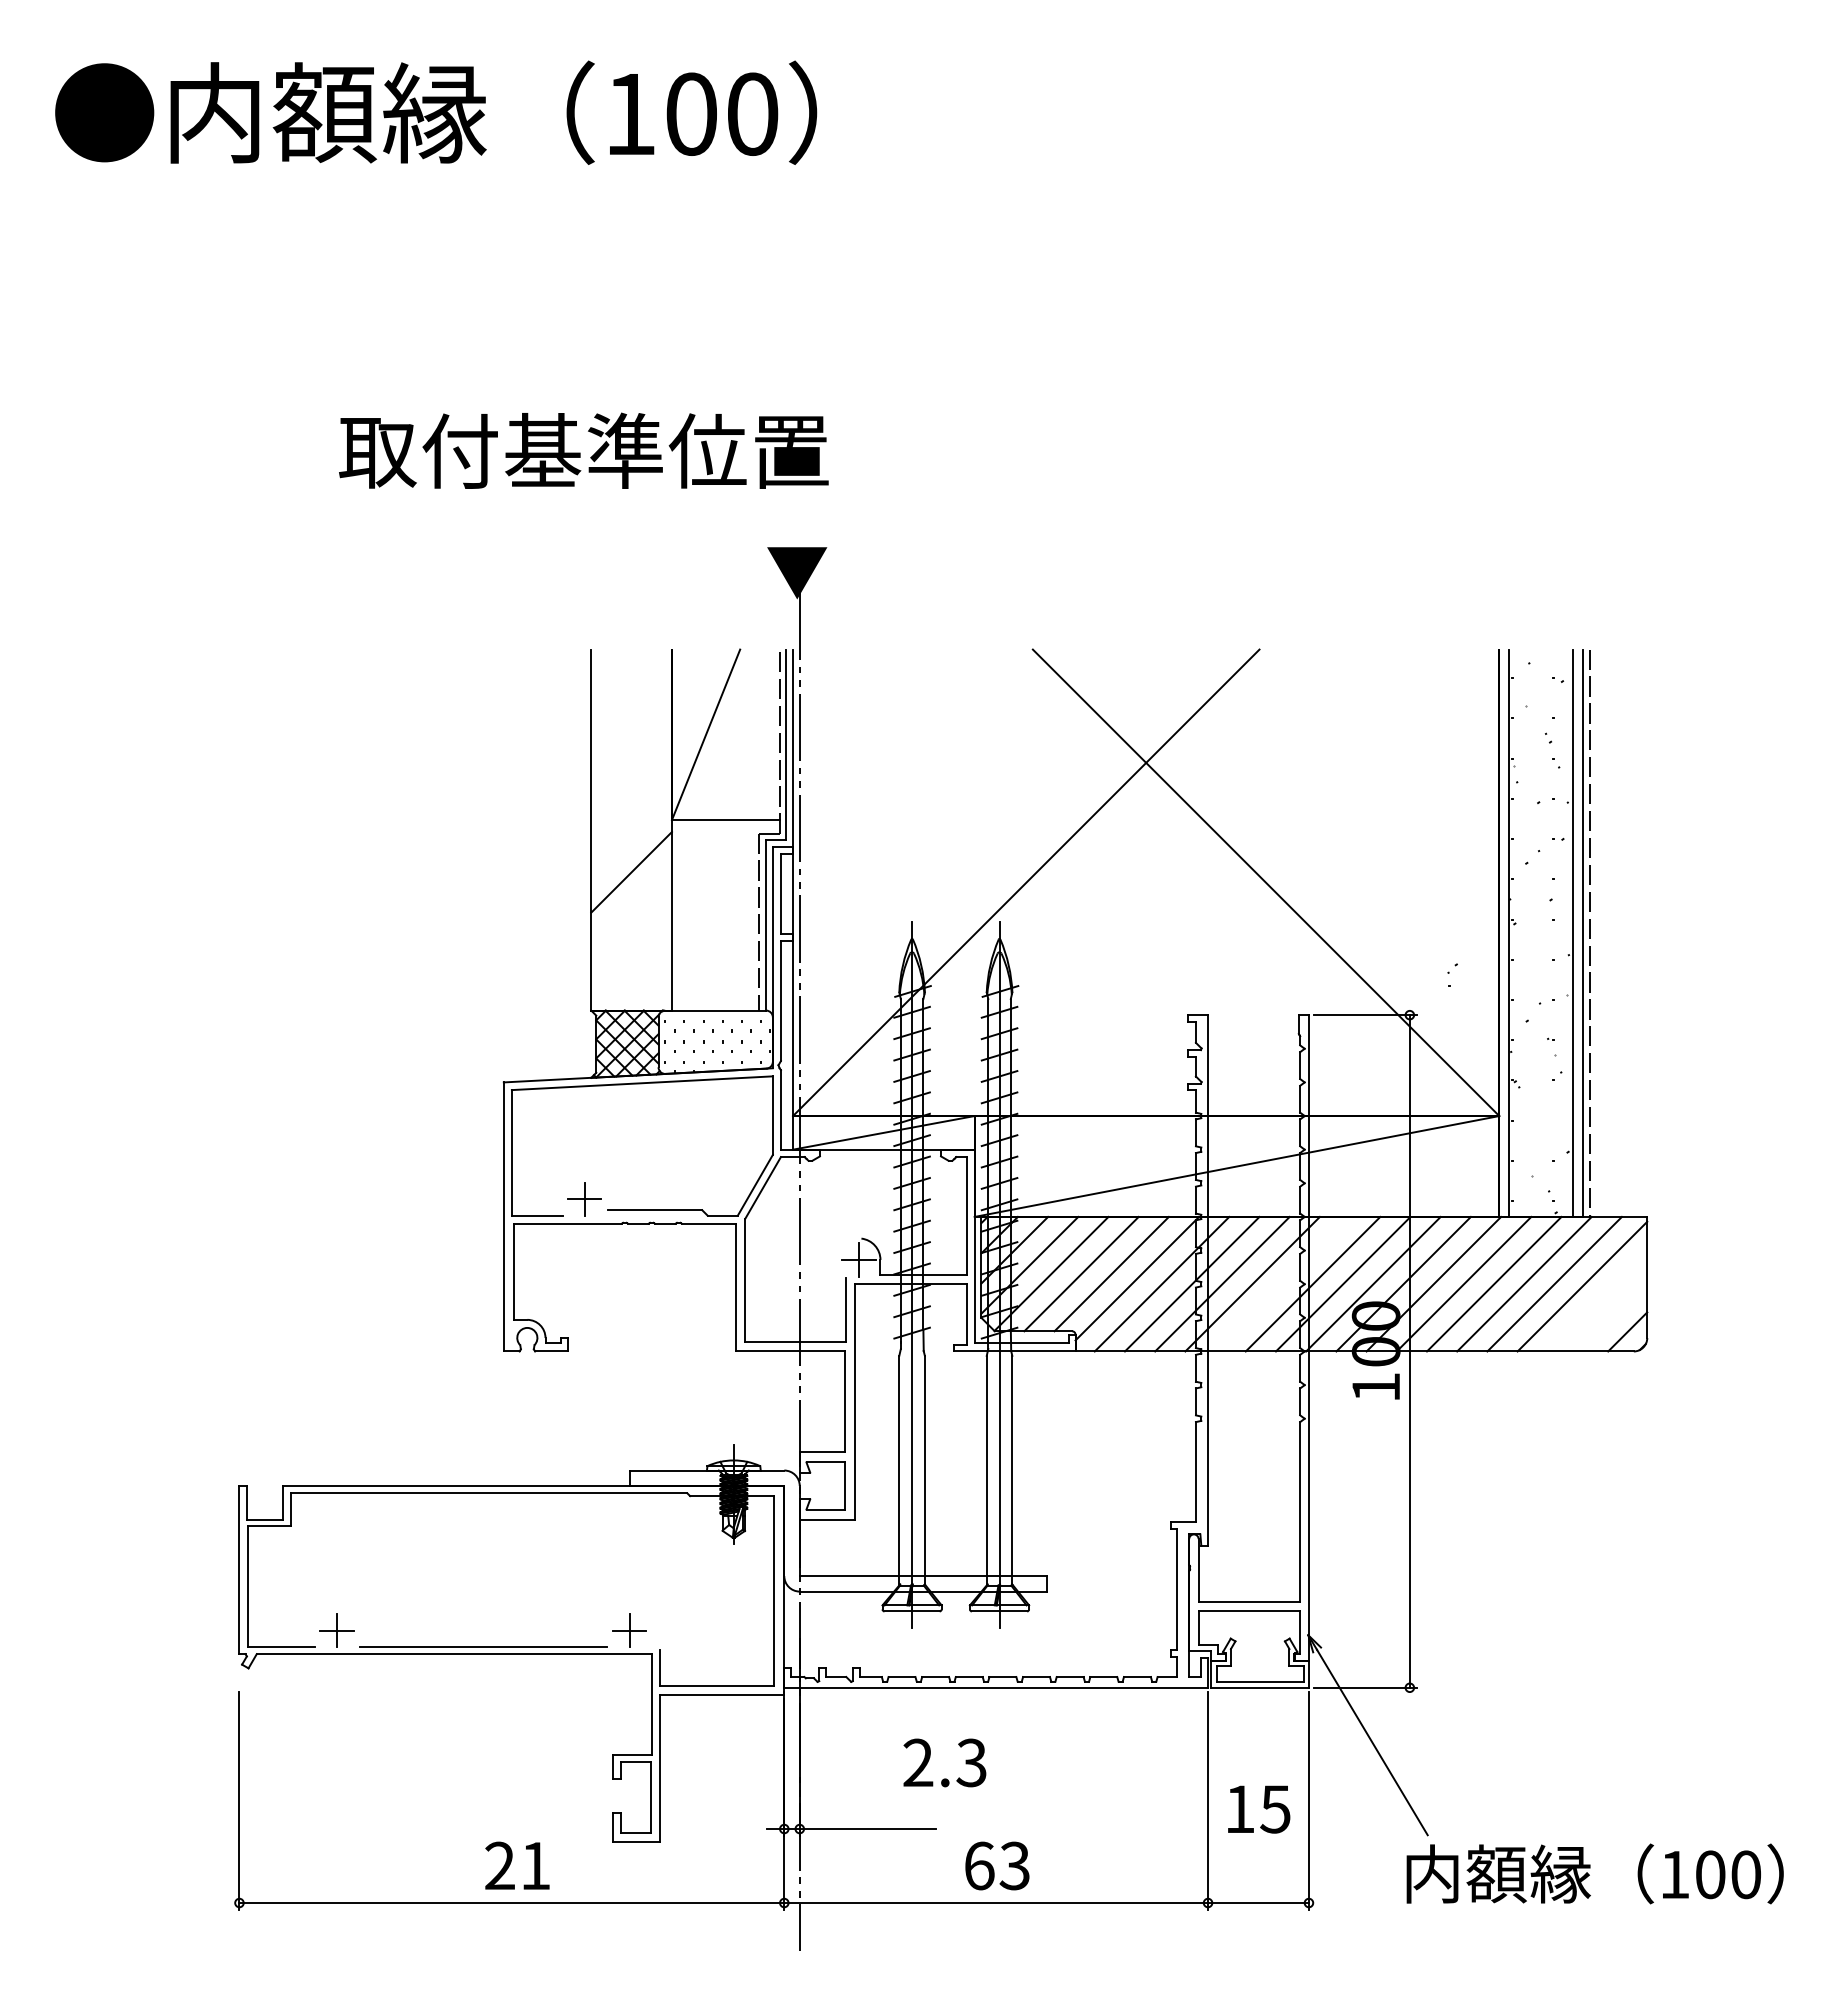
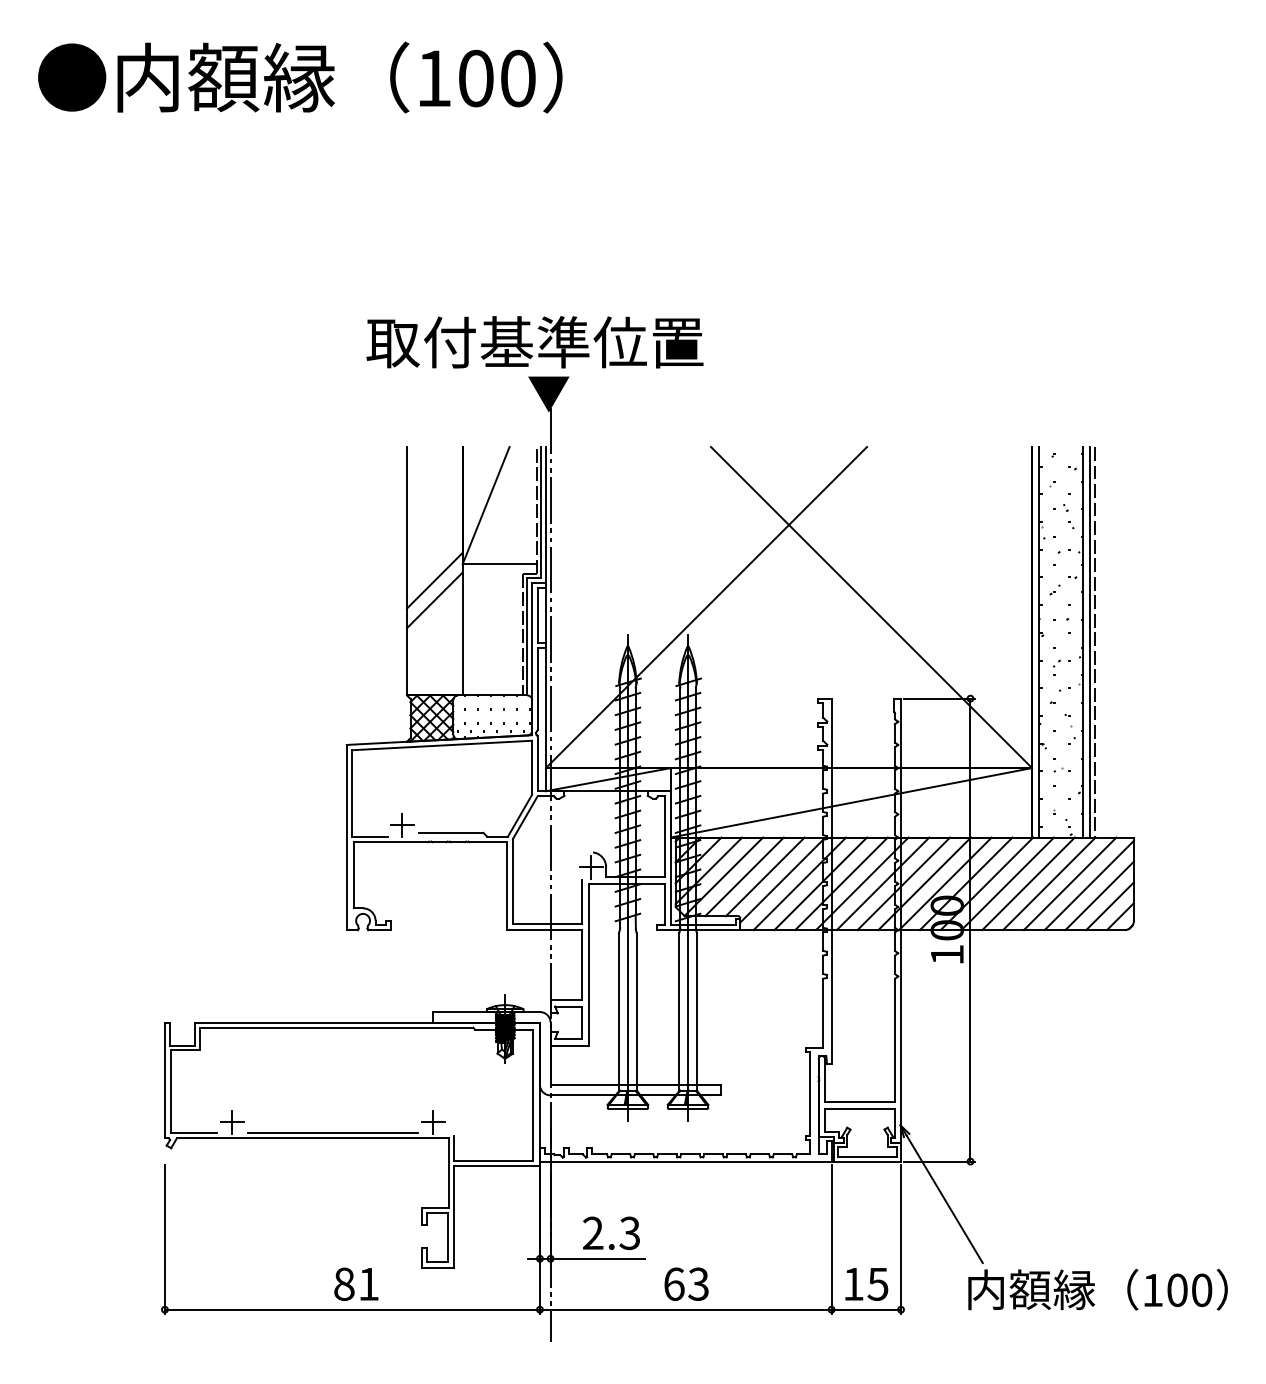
text: (583, 451) -> (534, 342), moved
line: (631, 843) -> (434, 580), added
part: (1451, 974) -> (1056, 667), moved
part: (1542, 1118) -> (1061, 769), added
line: (1281, 1283) -> (882, 883), added
line: (1597, 1301) -> (1099, 895), added
line: (1611, 1317) -> (1109, 906), added
text: (944, 1763) -> (611, 1233), moved
text: (1258, 1809) -> (866, 1284), moved
text: (500, 1864) -> (344, 1283), 21 -> 81

